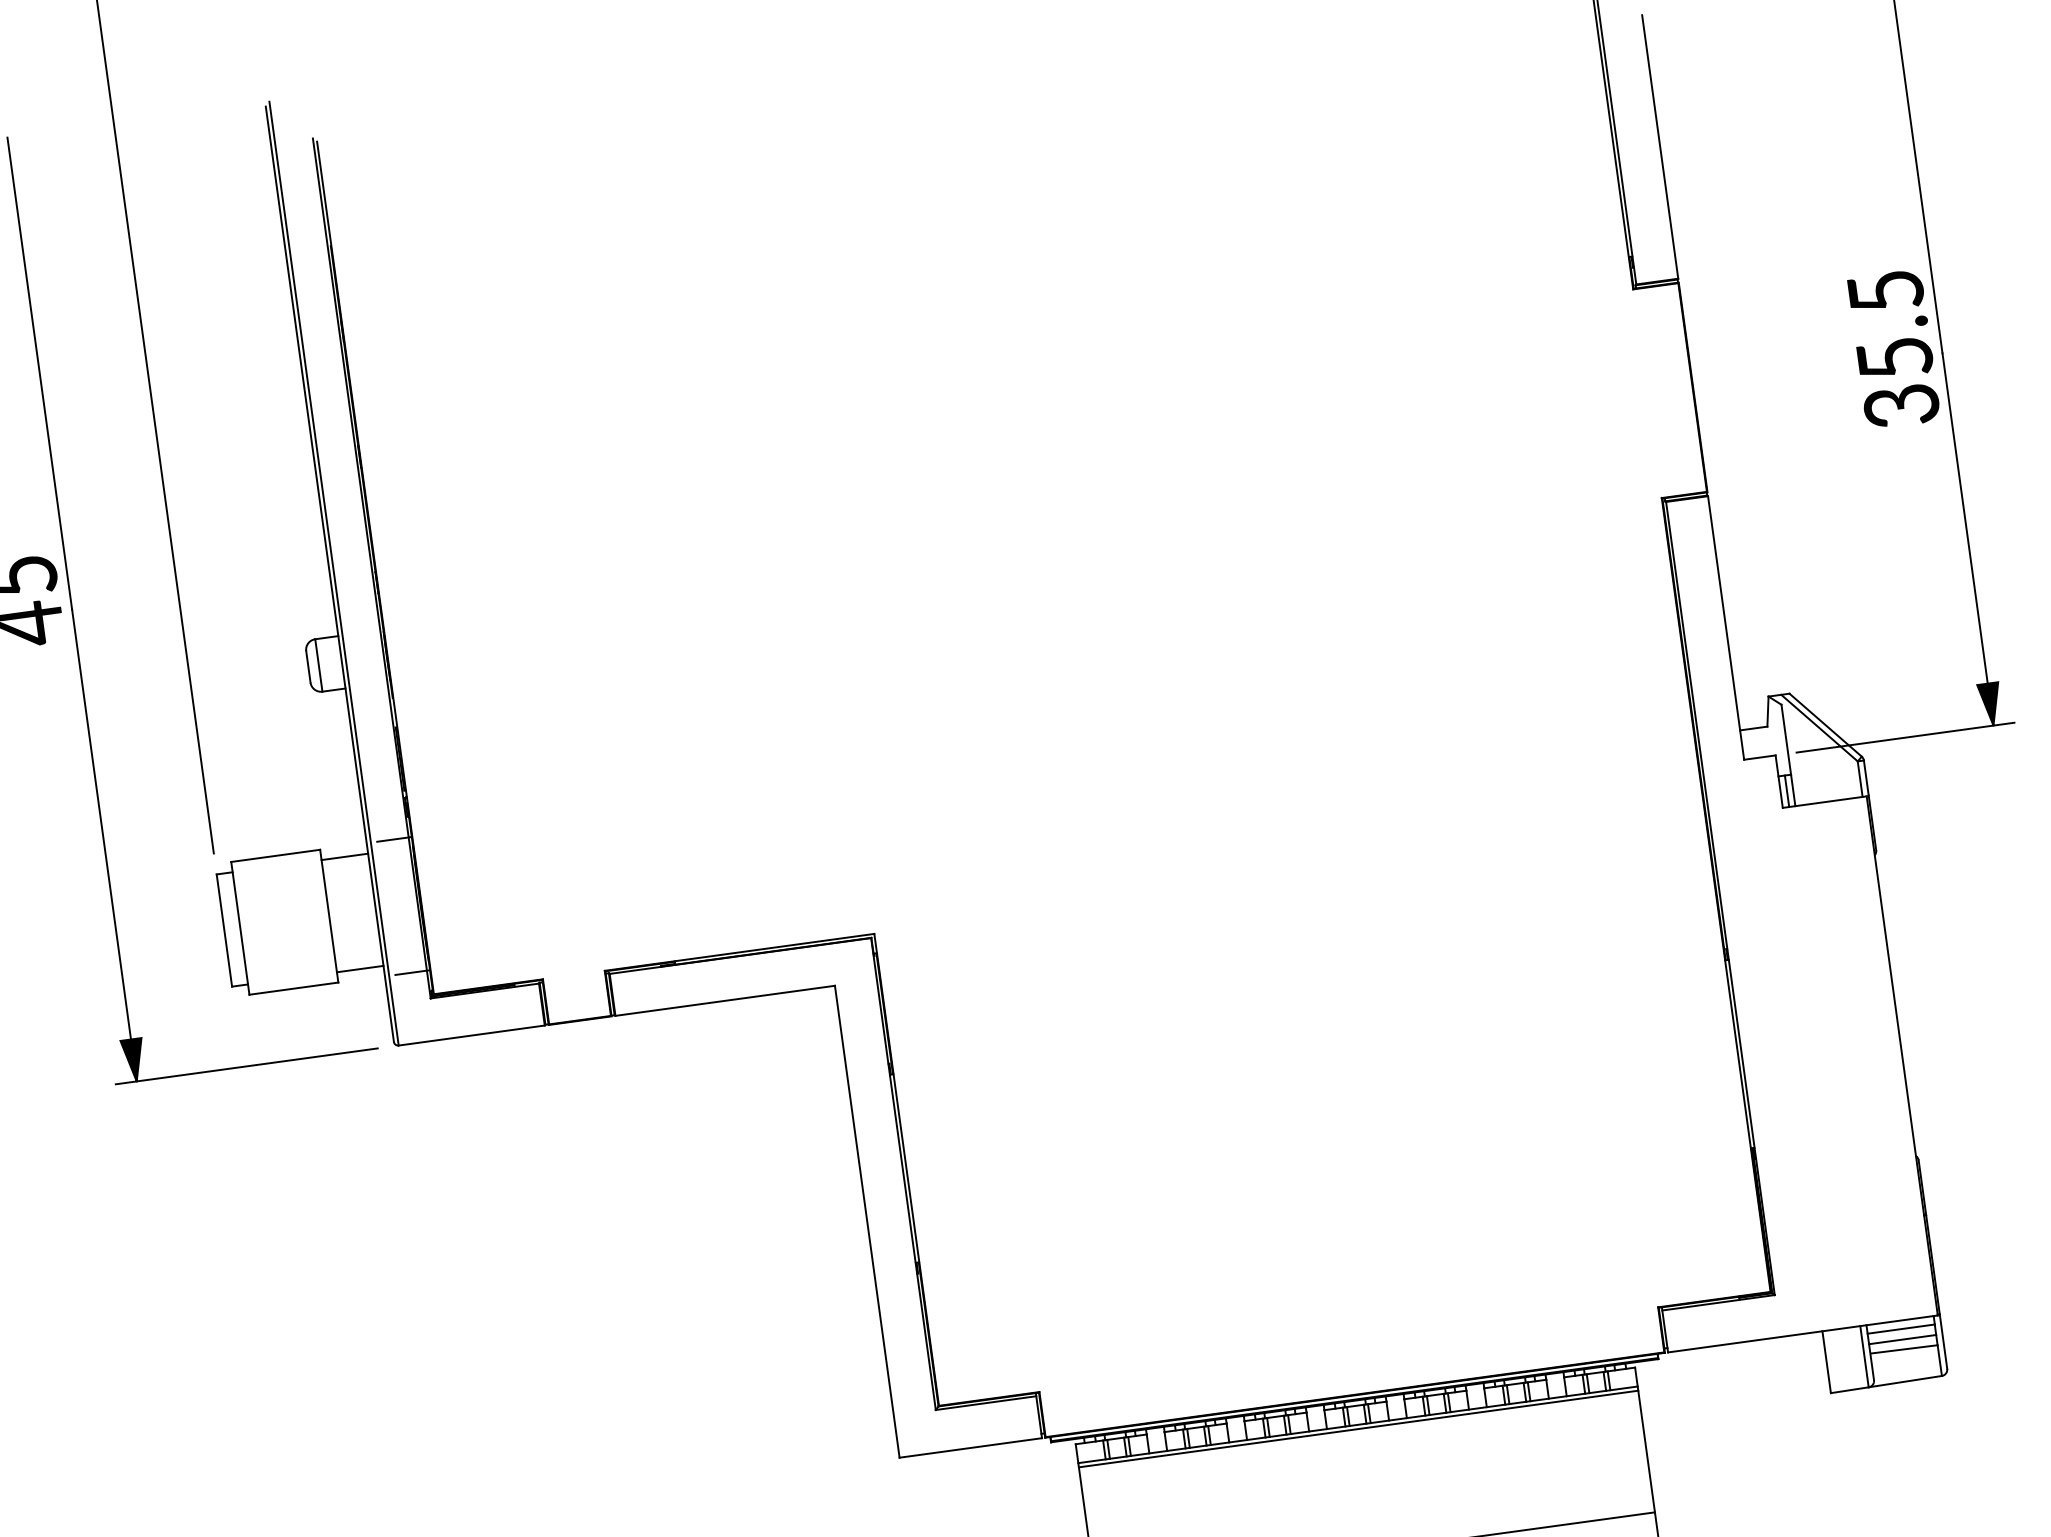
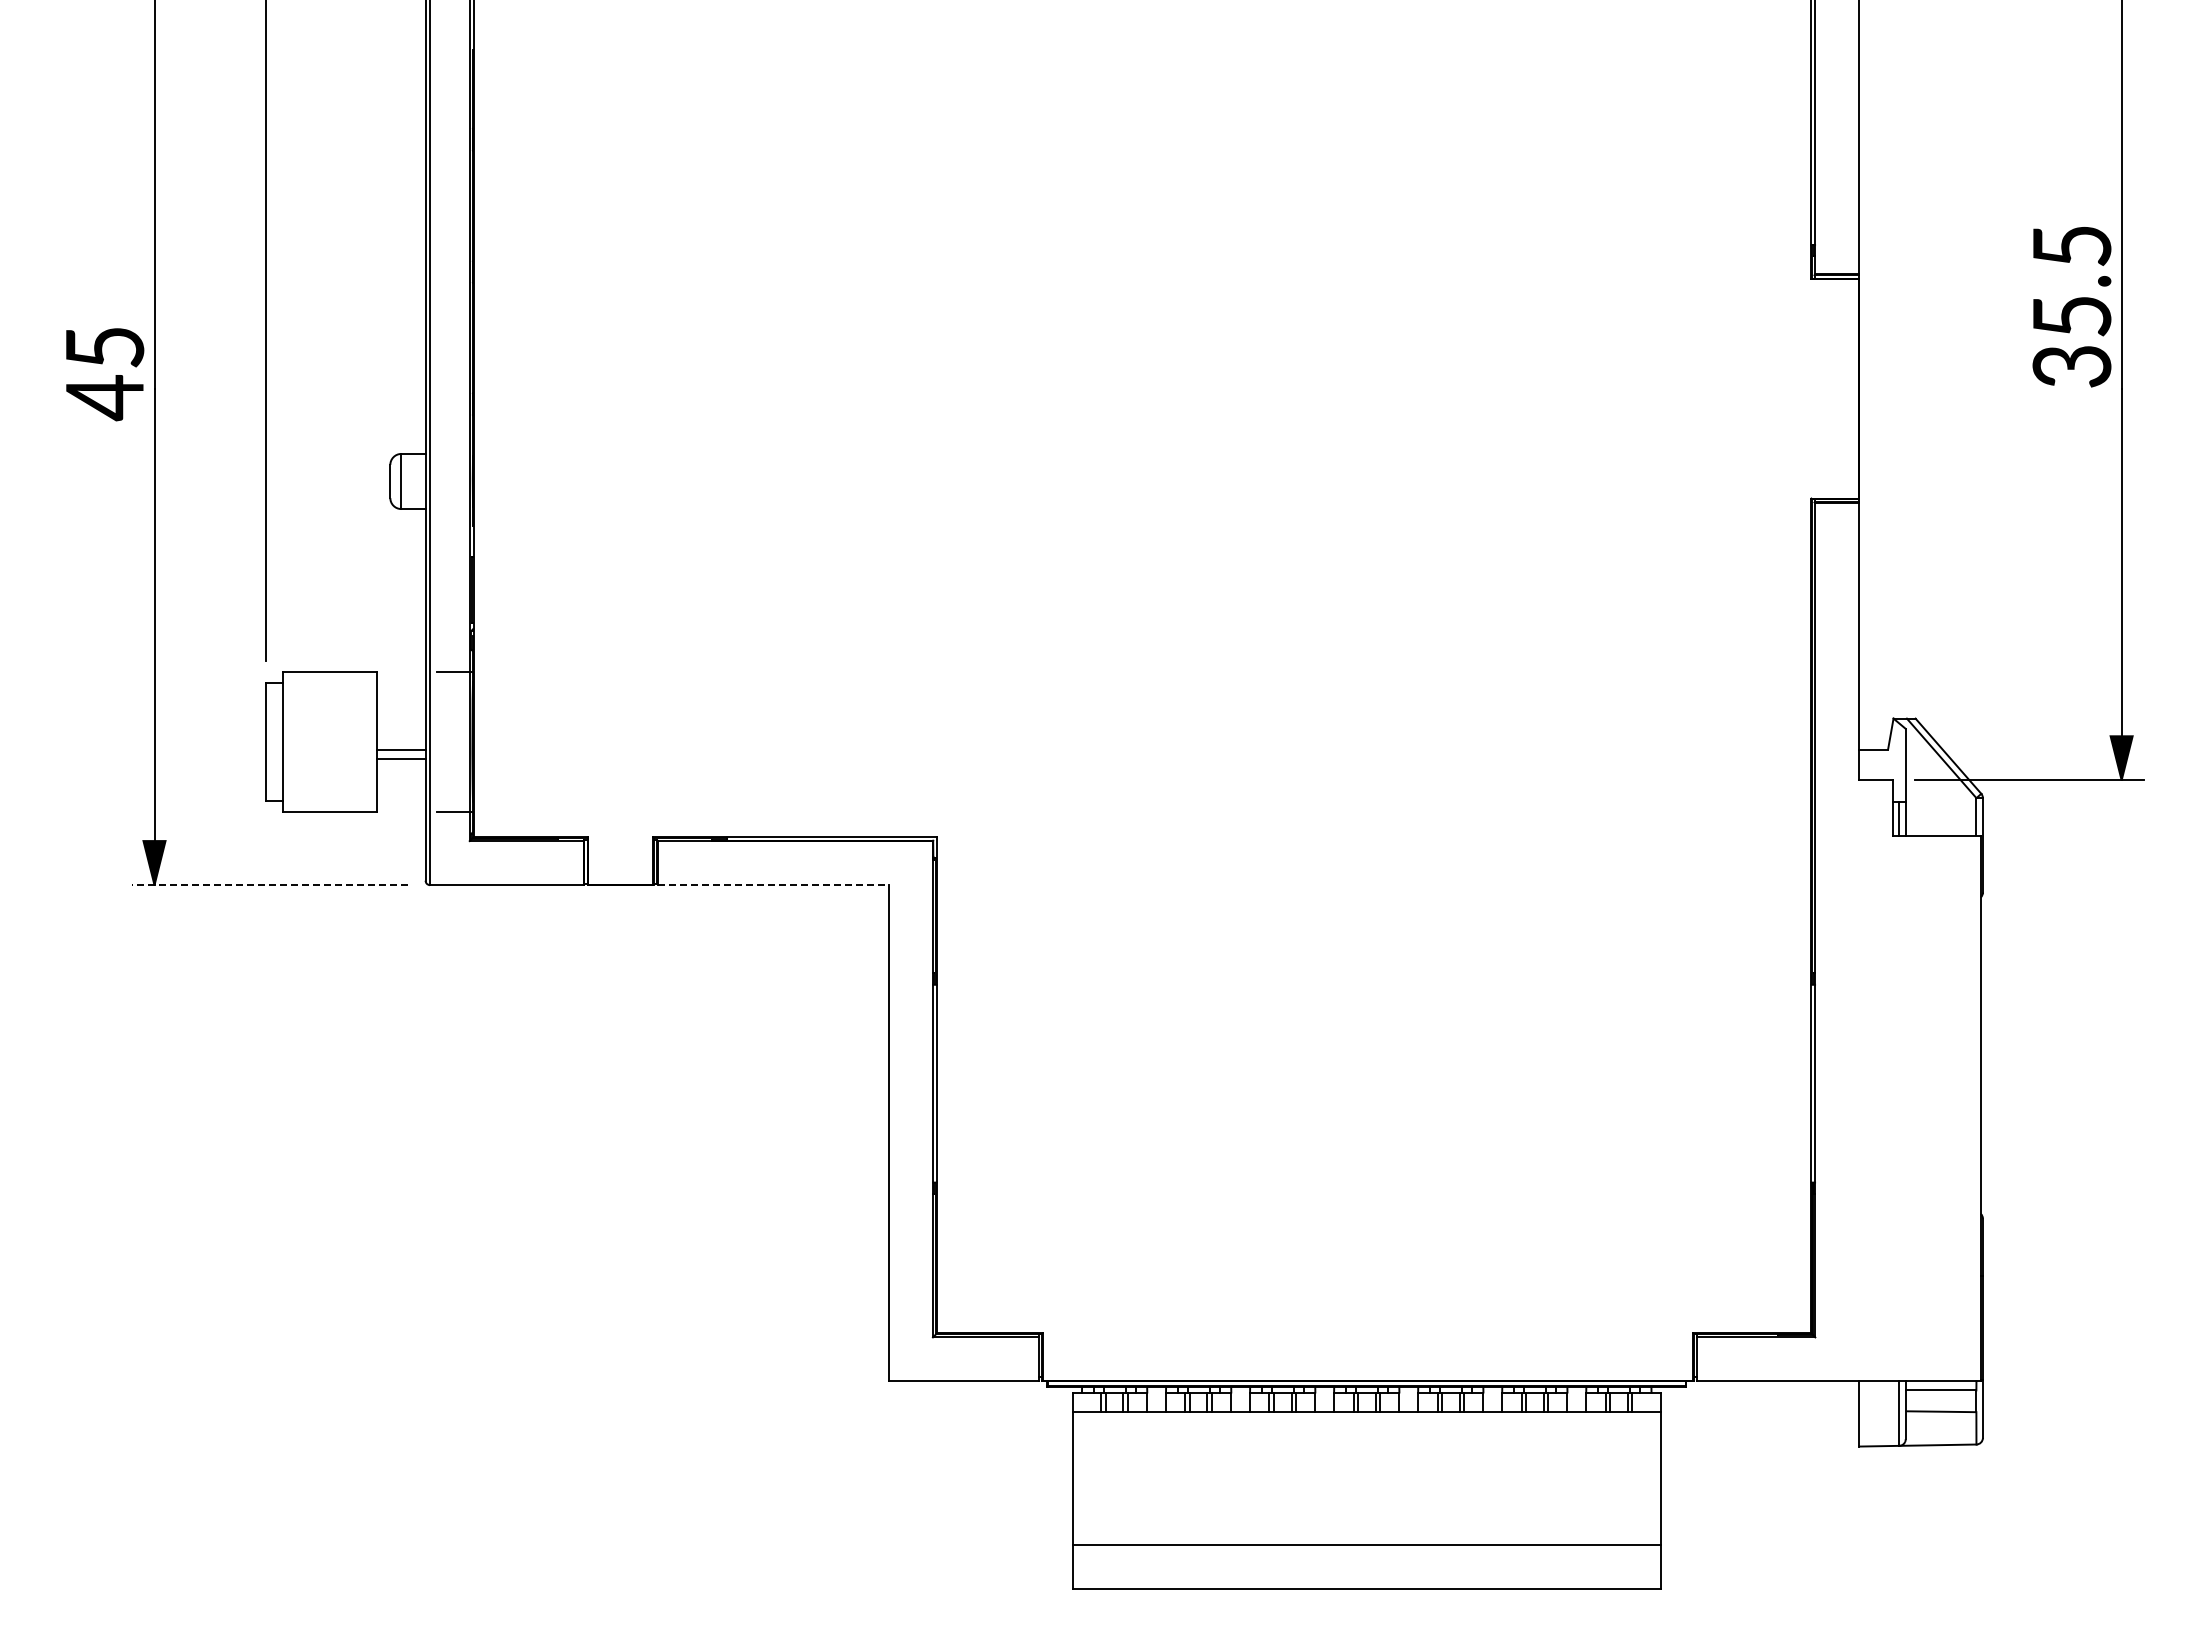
text: (1893, 350) -> (2071, 307), moved
line: (344, 856) -> (400, 758), moved
line: (359, 968) -> (400, 749), moved
line: (725, 1001) -> (773, 885), solid -> dashed
line: (247, 1066) -> (270, 885), solid -> dashed
line: (1902, 1339) -> (1940, 1401), removed
line: (1358, 1428) -> (1366, 1416), removed

